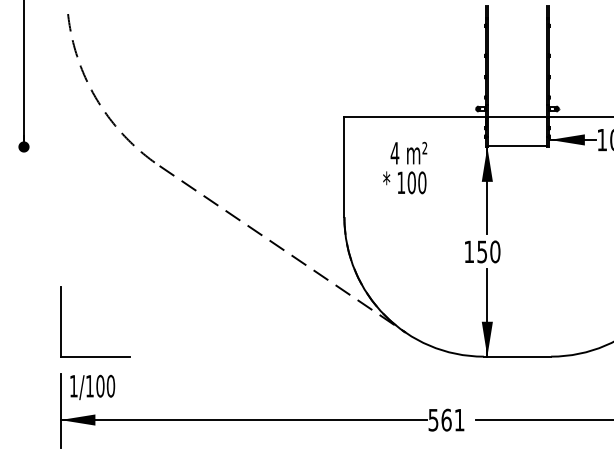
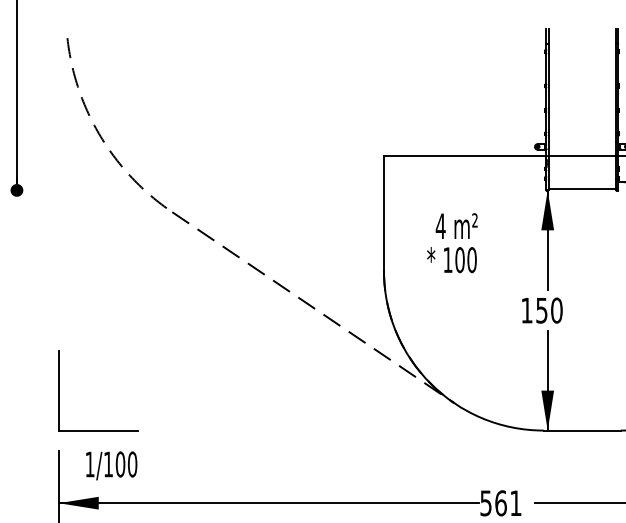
text: (405, 167) -> (452, 242), moved
text: (92, 387) -> (111, 465), moved

